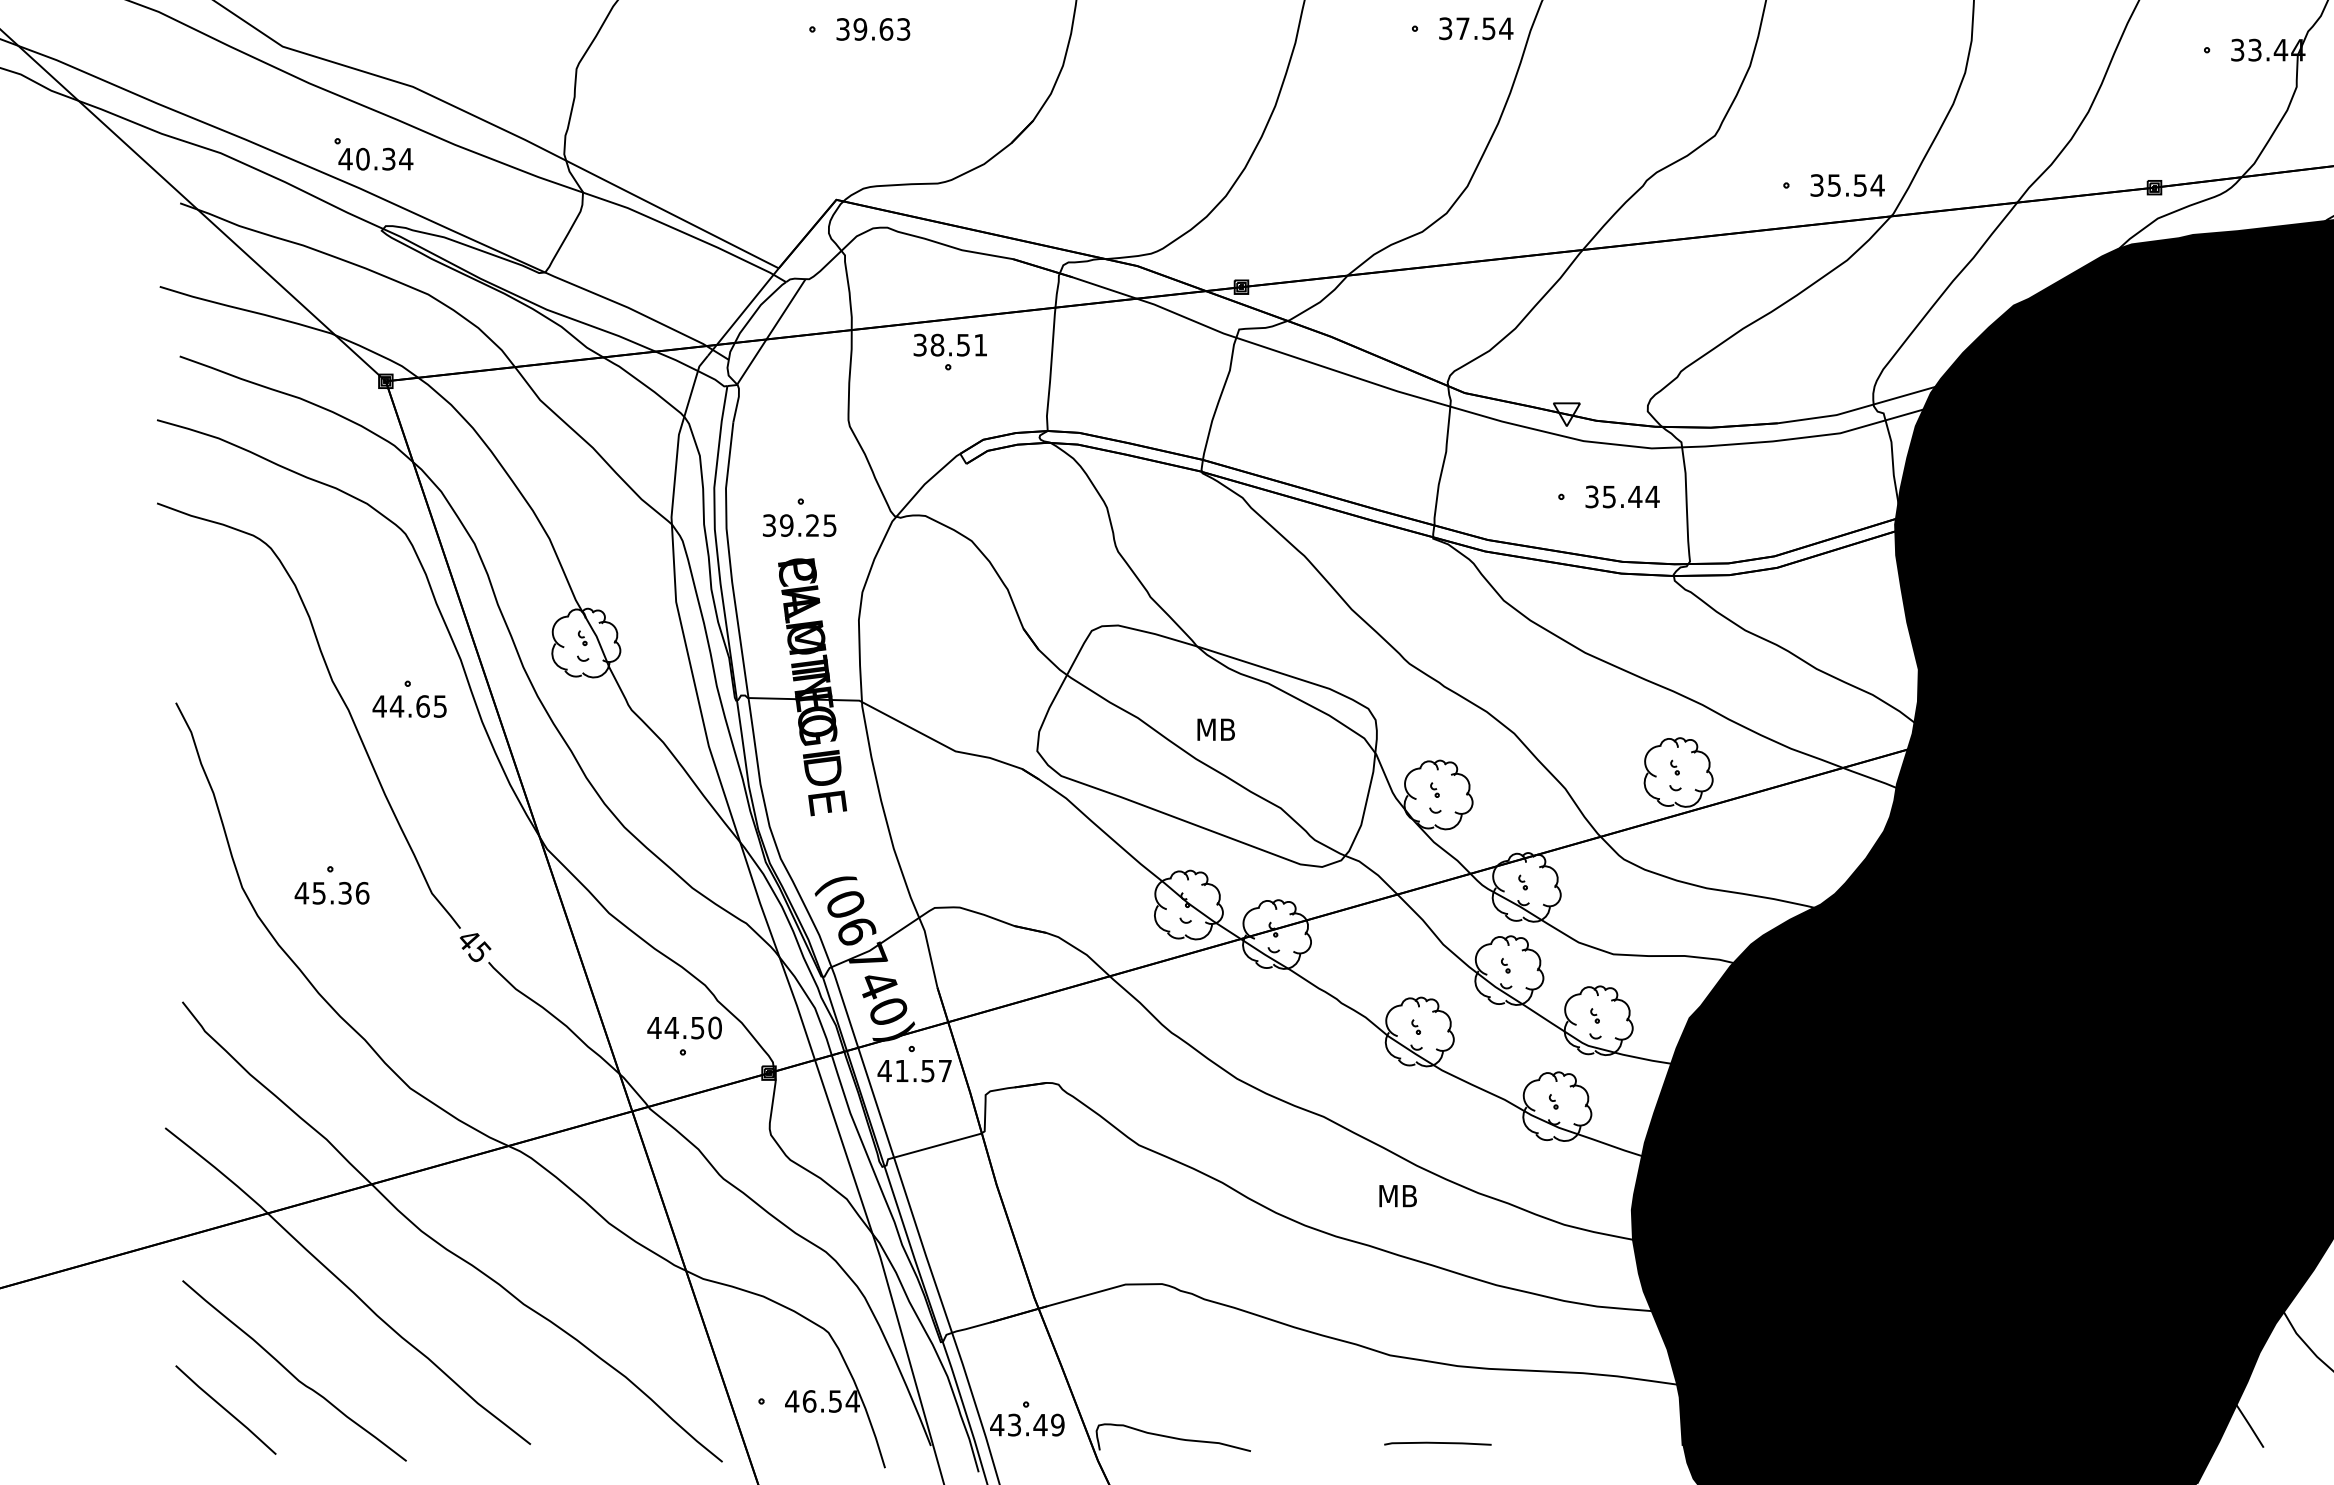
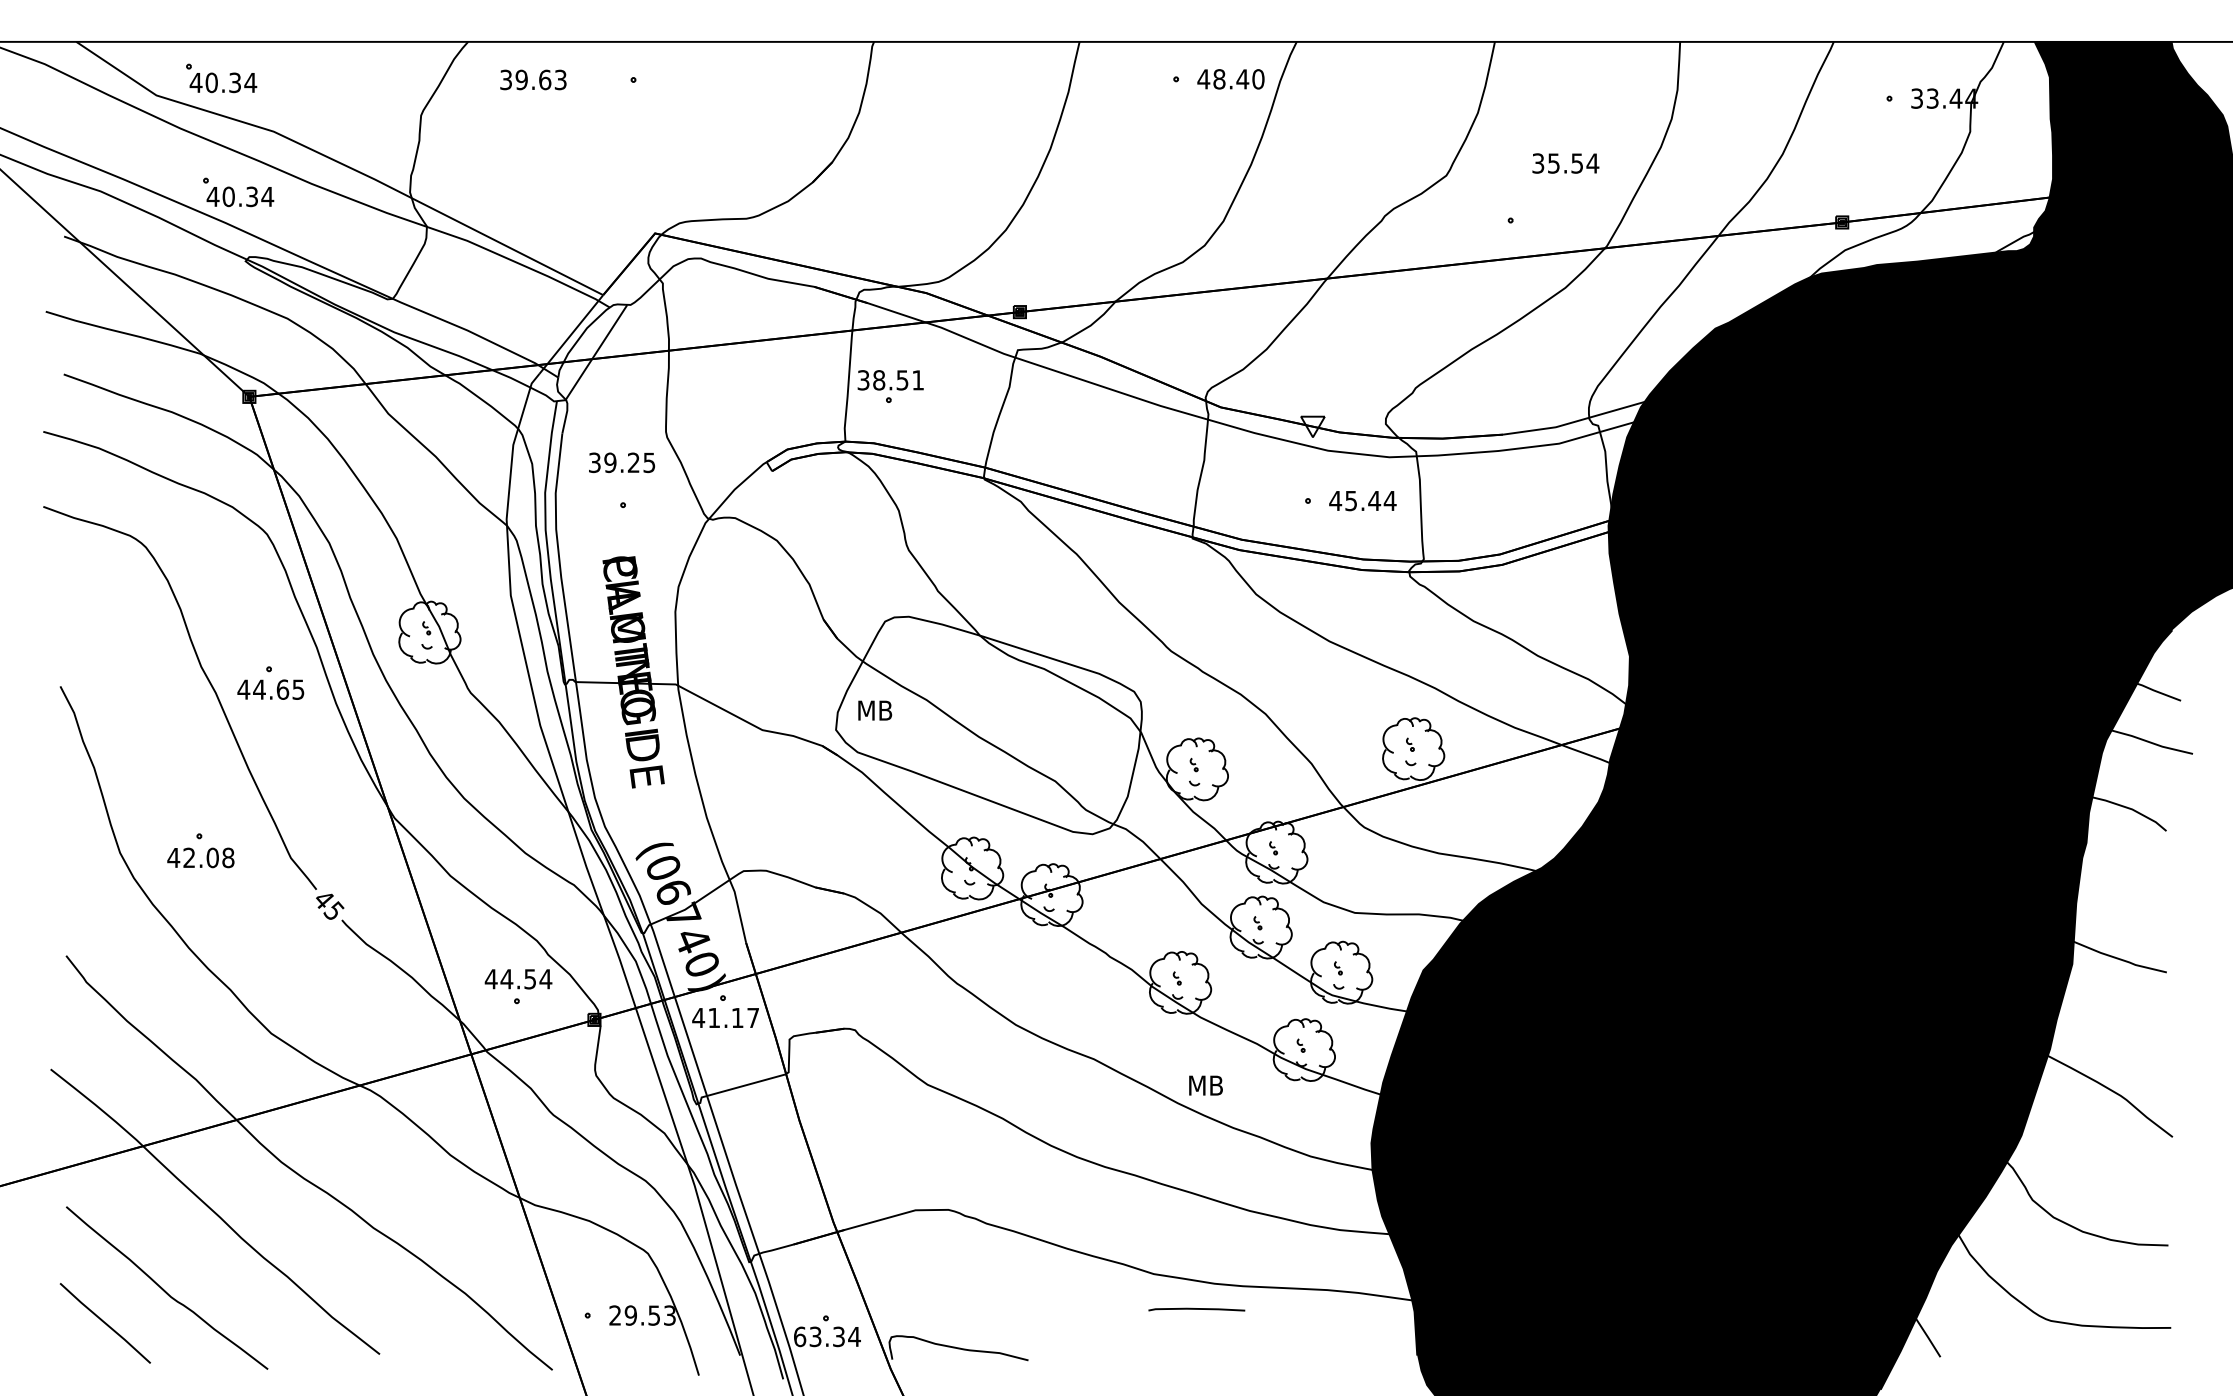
part: (354, 27) -> (221, 78), added
text: (873, 28) -> (533, 79), moved
text: (1475, 28) -> (1230, 79), 37.54 -> 48.40
text: (1847, 185) -> (1565, 163), moved
part: (950, 352) -> (890, 386), moved
text: (1591, 496) -> (1335, 500), 35.44 -> 45.44
text: (800, 525) -> (622, 462), moved
text: (1216, 729) -> (875, 710), moved
text: (340, 892) -> (208, 857), 45.36 -> 42.08
text: (714, 1028) -> (545, 979), 44.50 -> 44.54
text: (927, 1071) -> (737, 1018), 41.57 -> 41.17
text: (1397, 1195) -> (1205, 1085), moved
text: (822, 1401) -> (642, 1315), 46.54 -> 29.53
text: (1026, 1424) -> (826, 1336), 43.49 -> 63.34
line: (1437, 1443) -> (1196, 1309), moved

